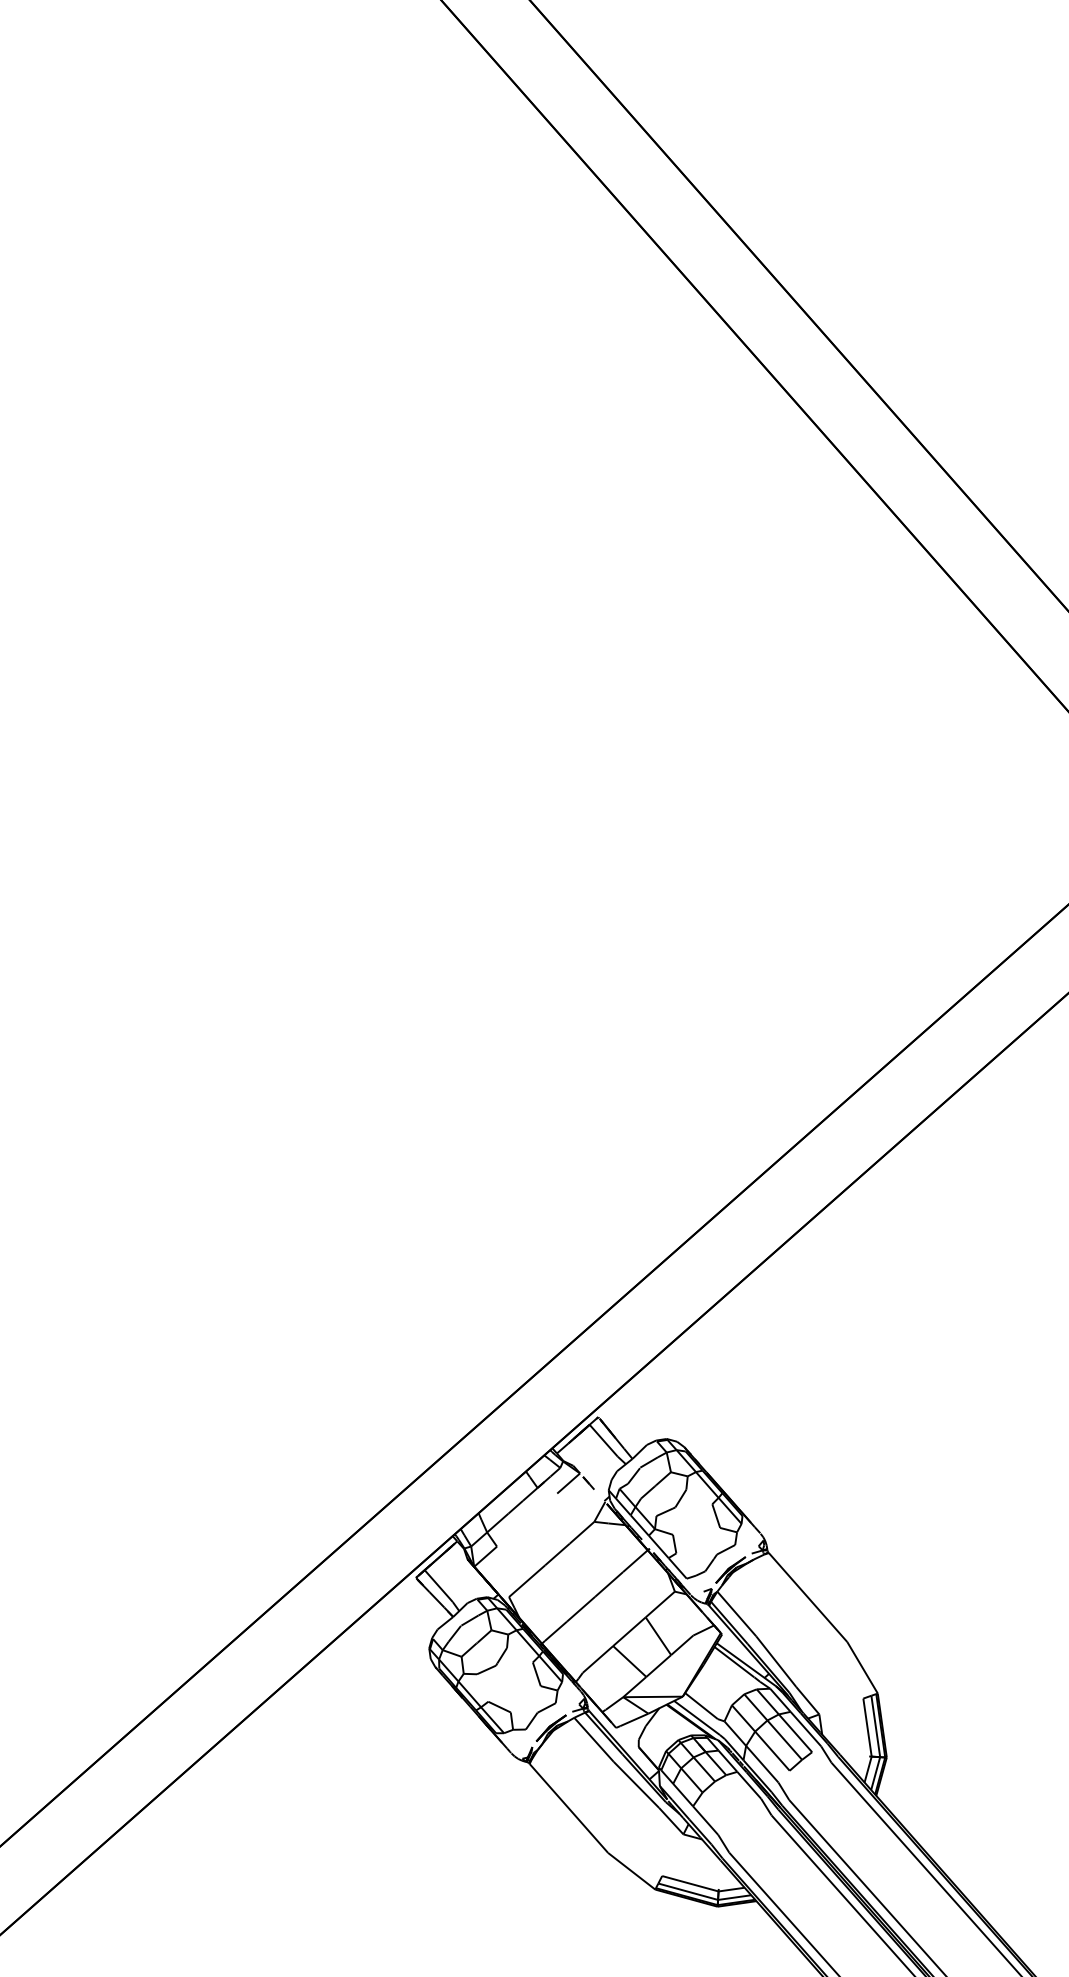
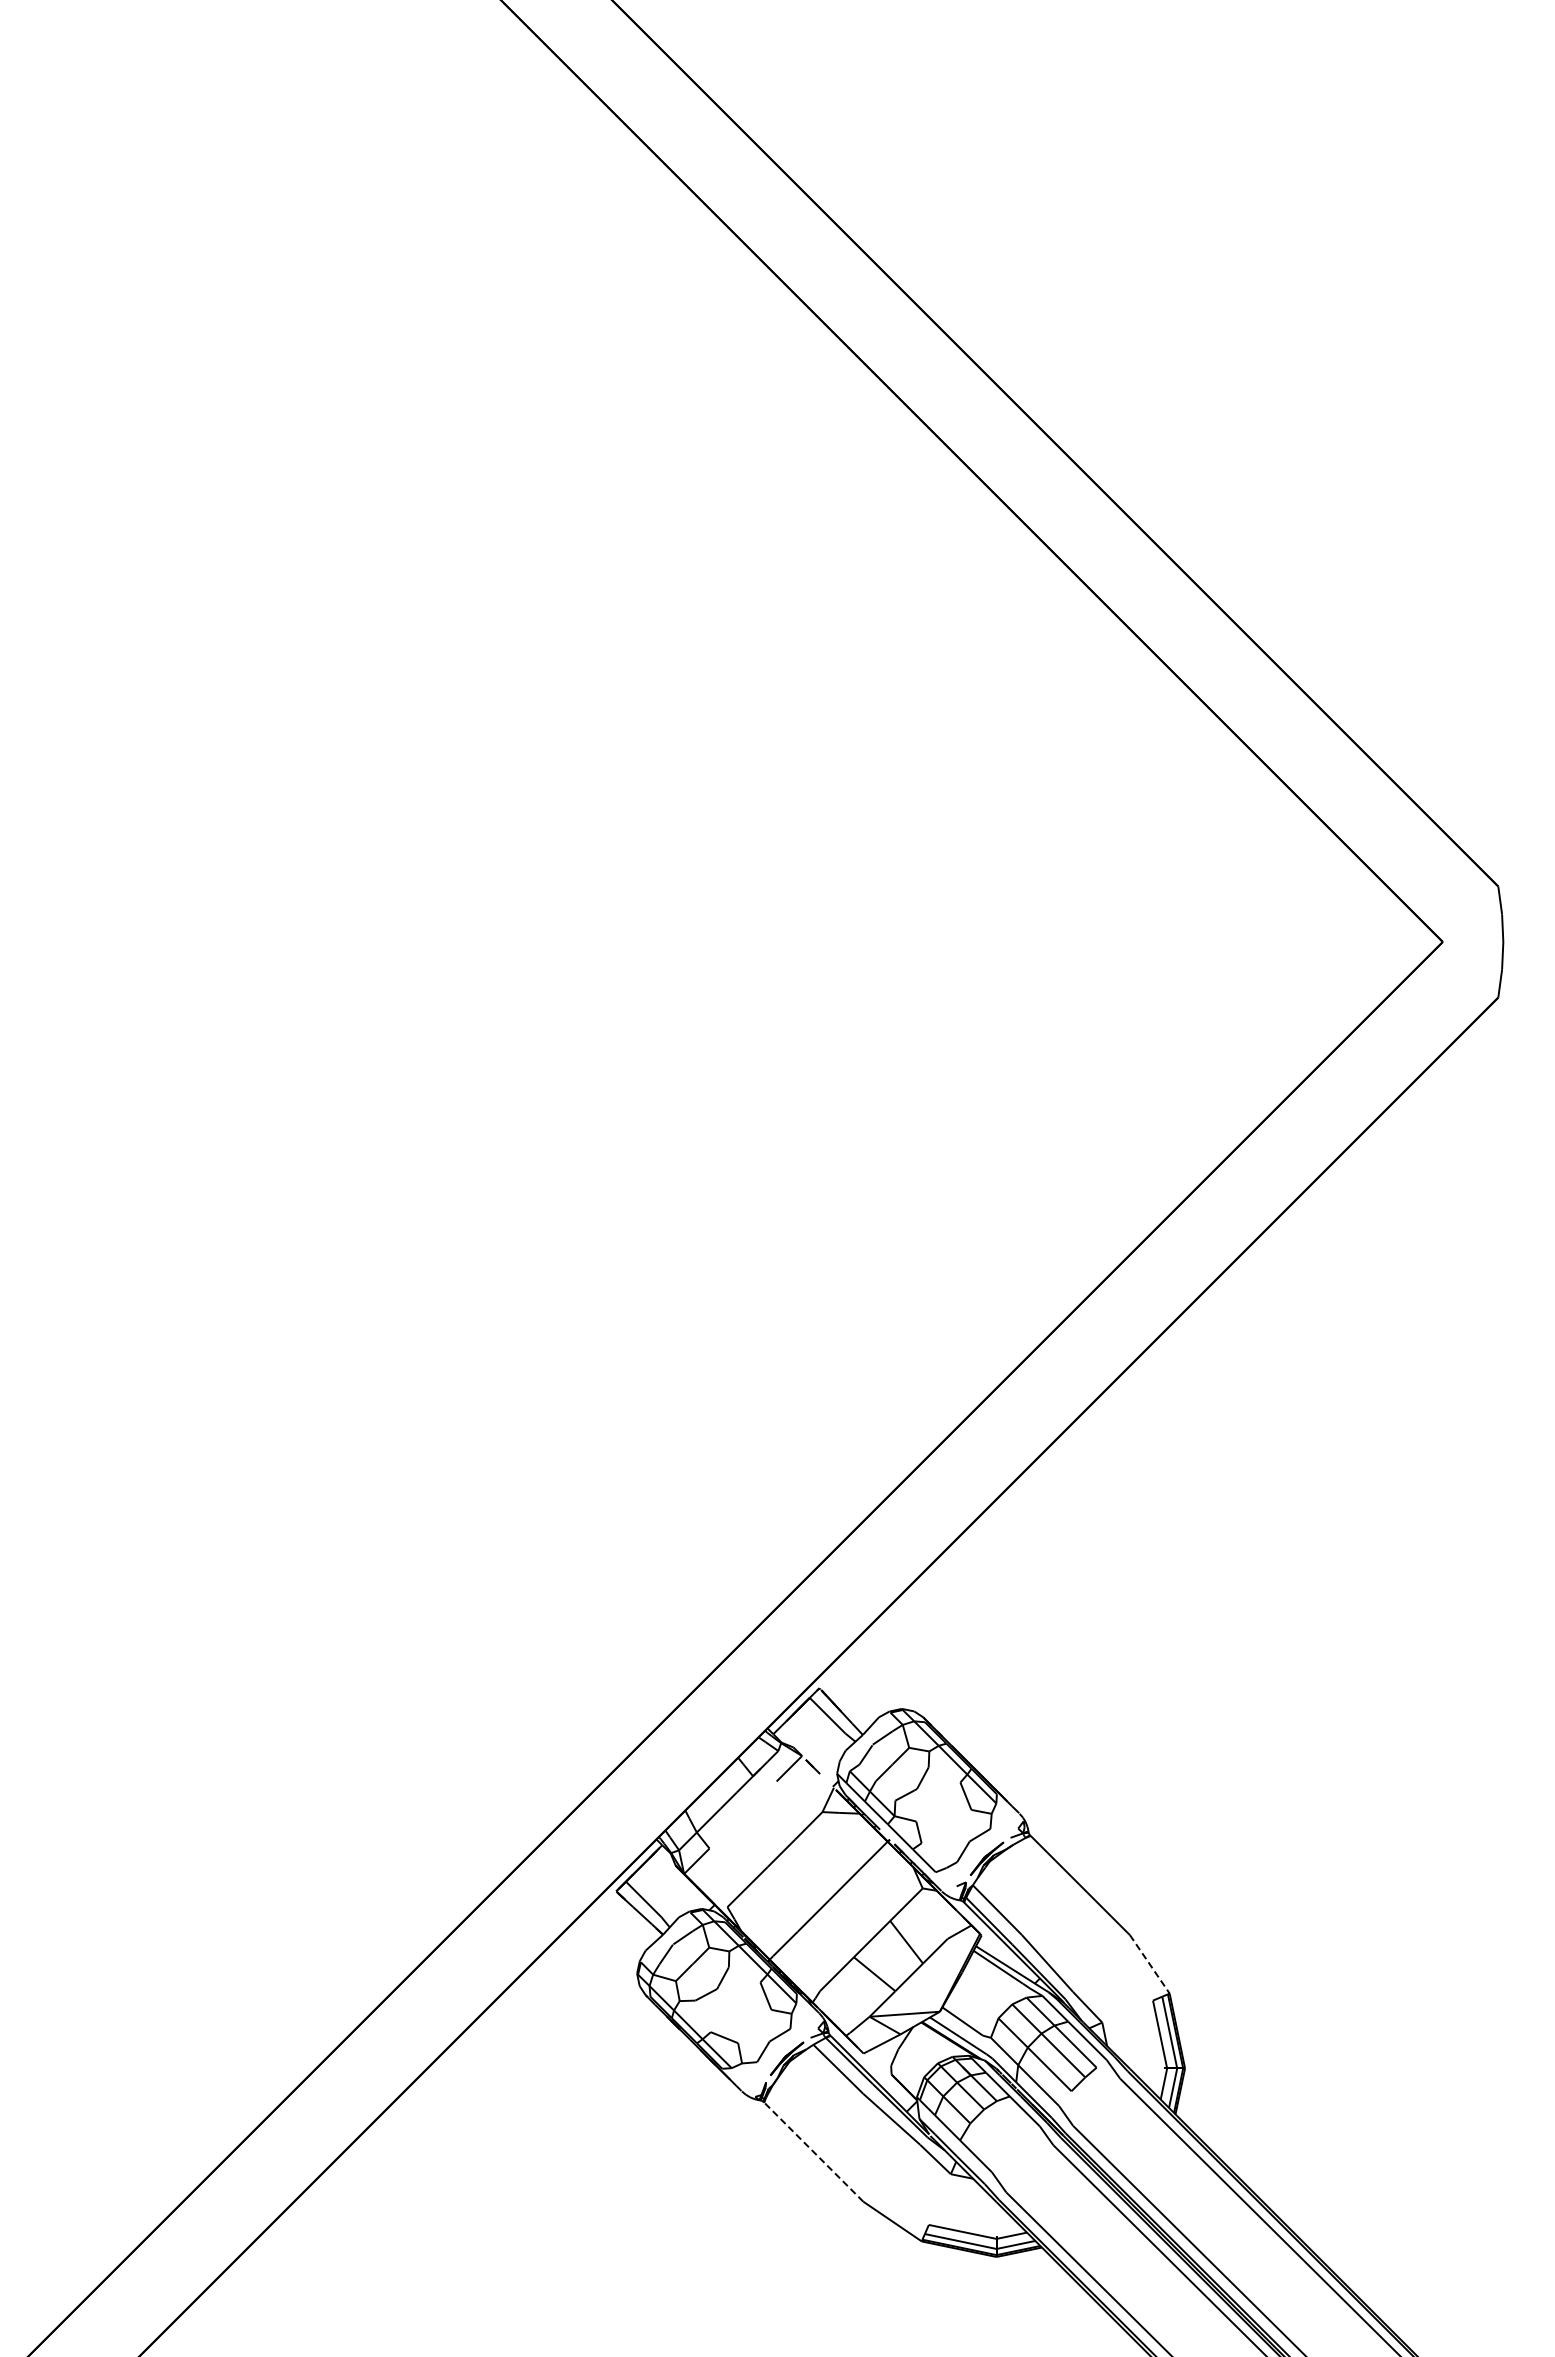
line: (863, 1667) -> (1150, 1964), solid -> dashed
line: (568, 1807) -> (813, 2151), solid -> dashed

